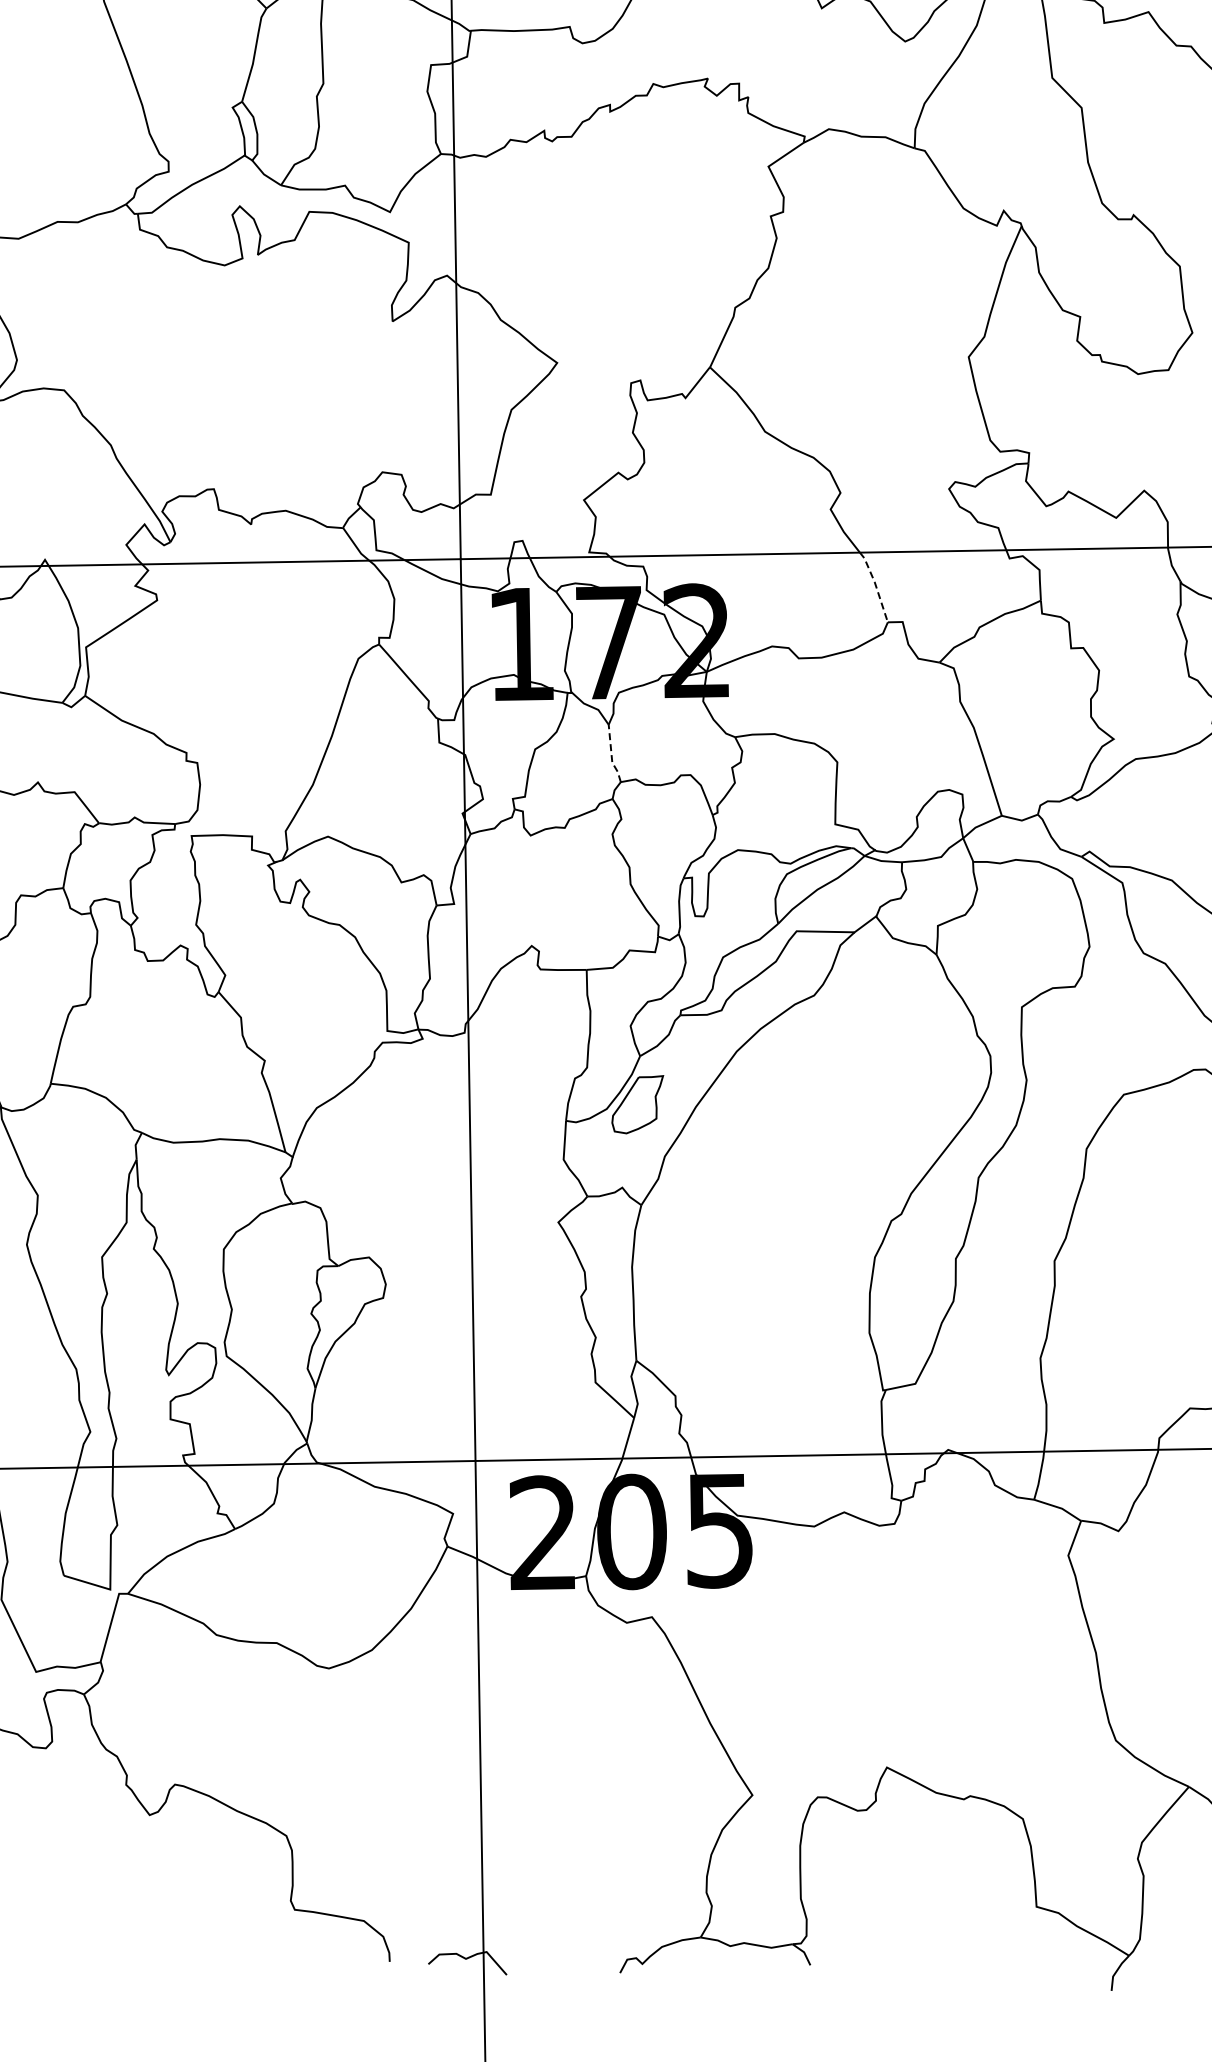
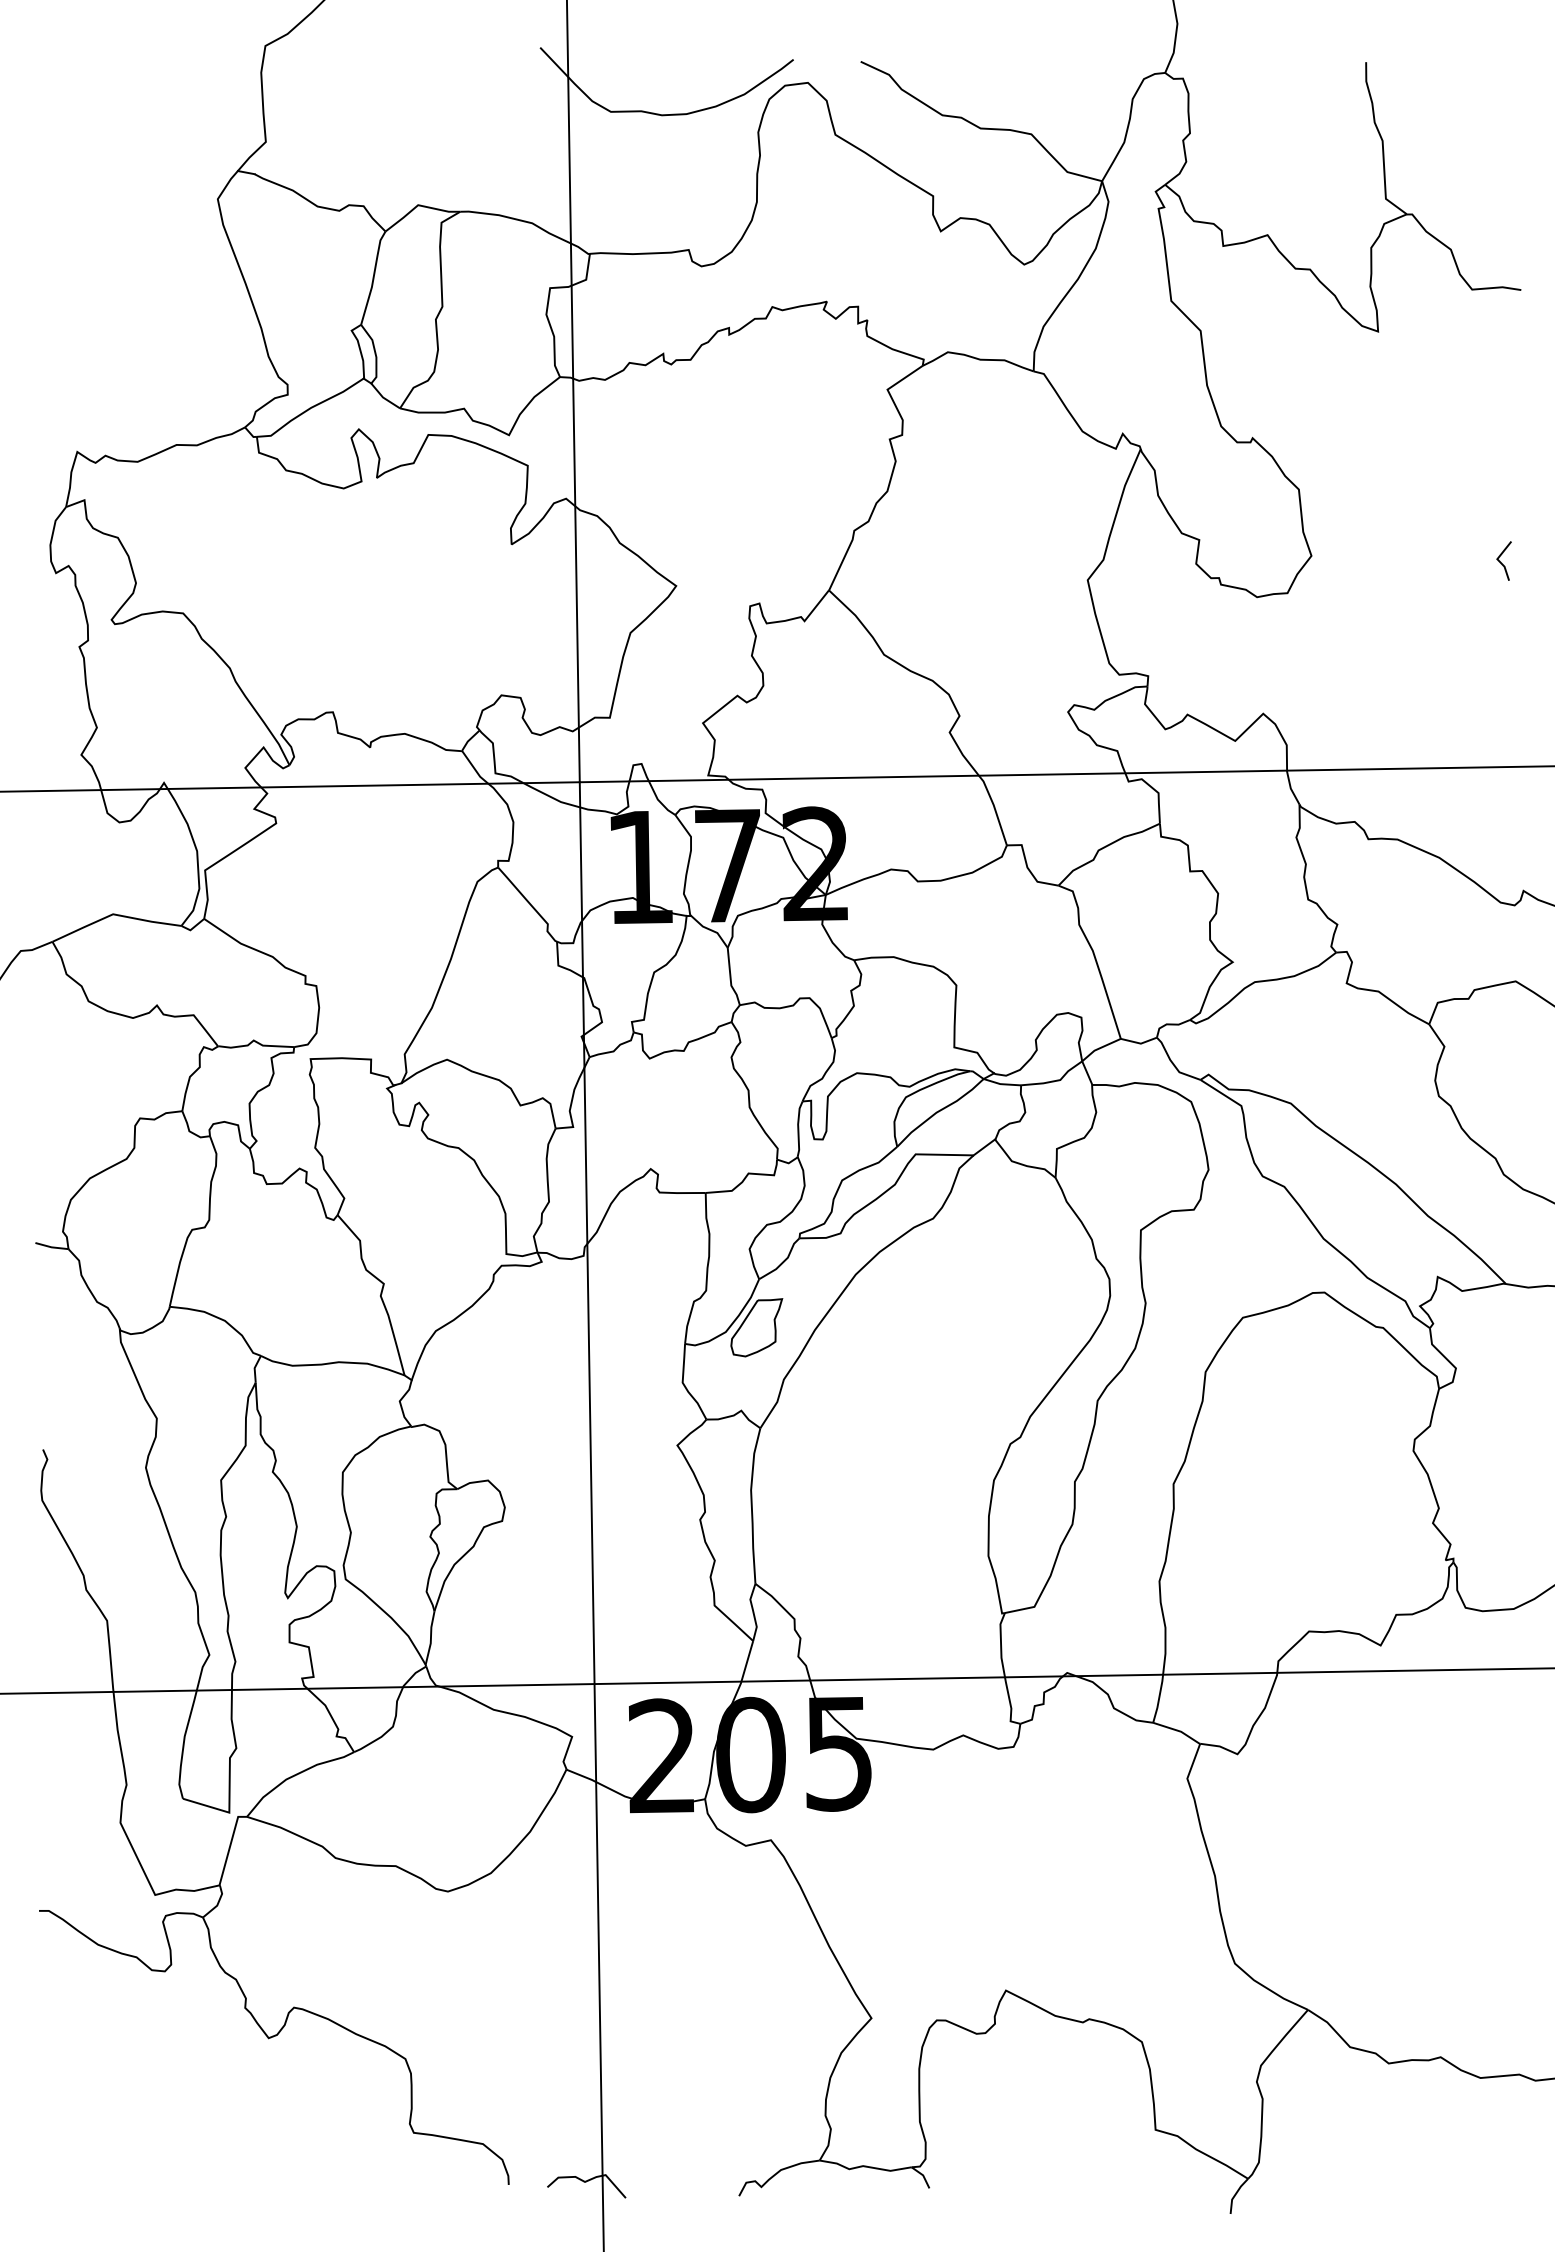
line: (875, 585) -> (994, 808), dashed -> solid
line: (611, 754) -> (730, 977), dashed -> solid

